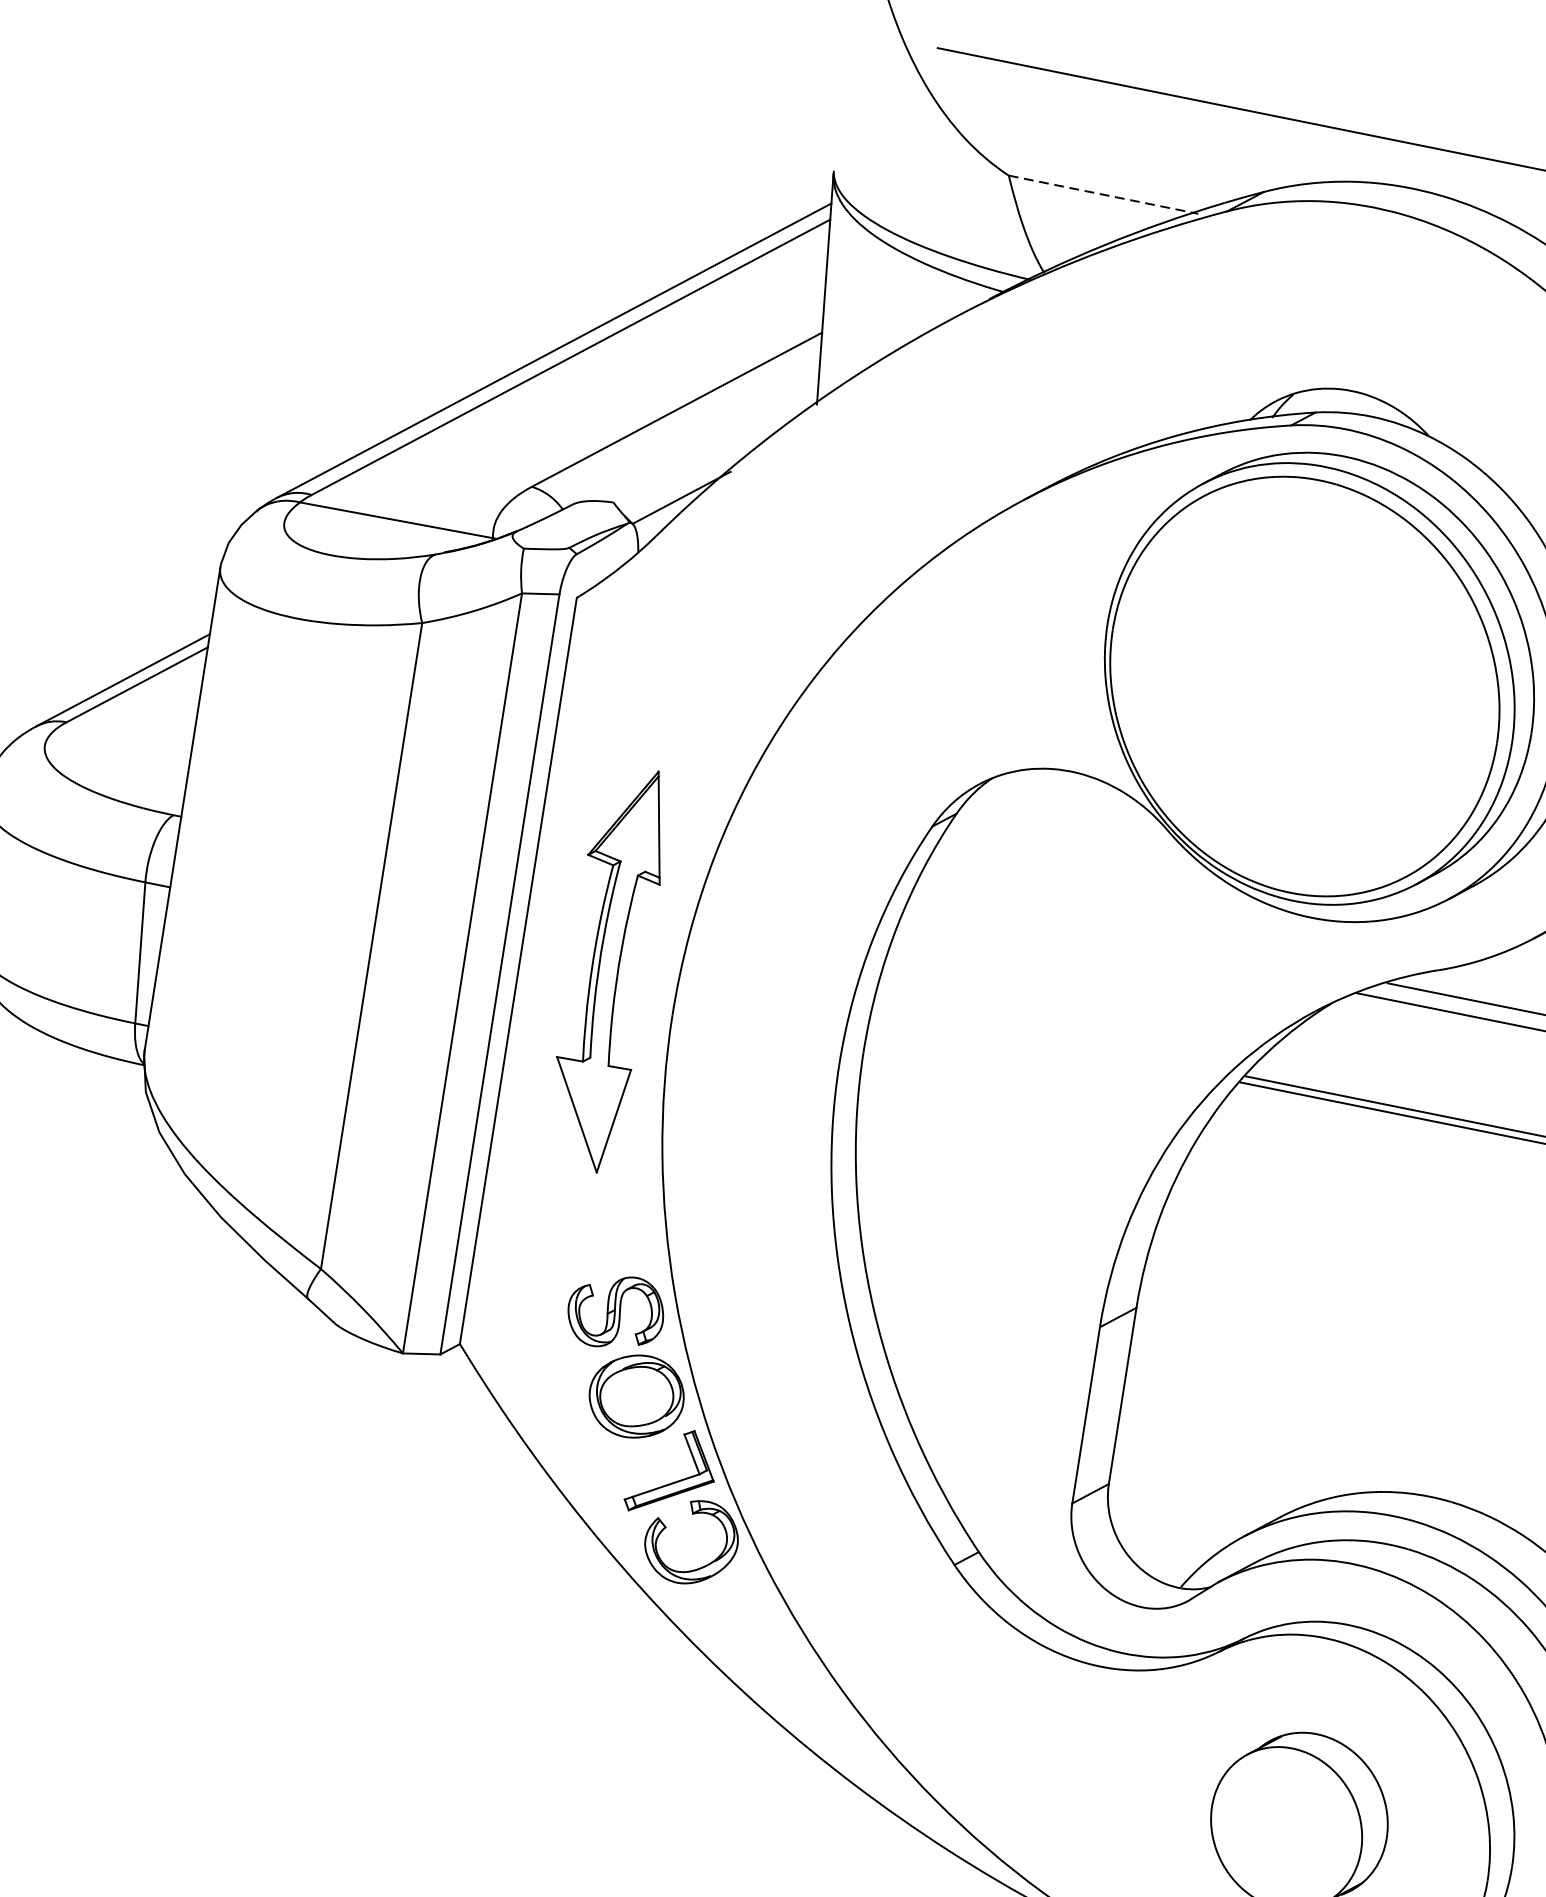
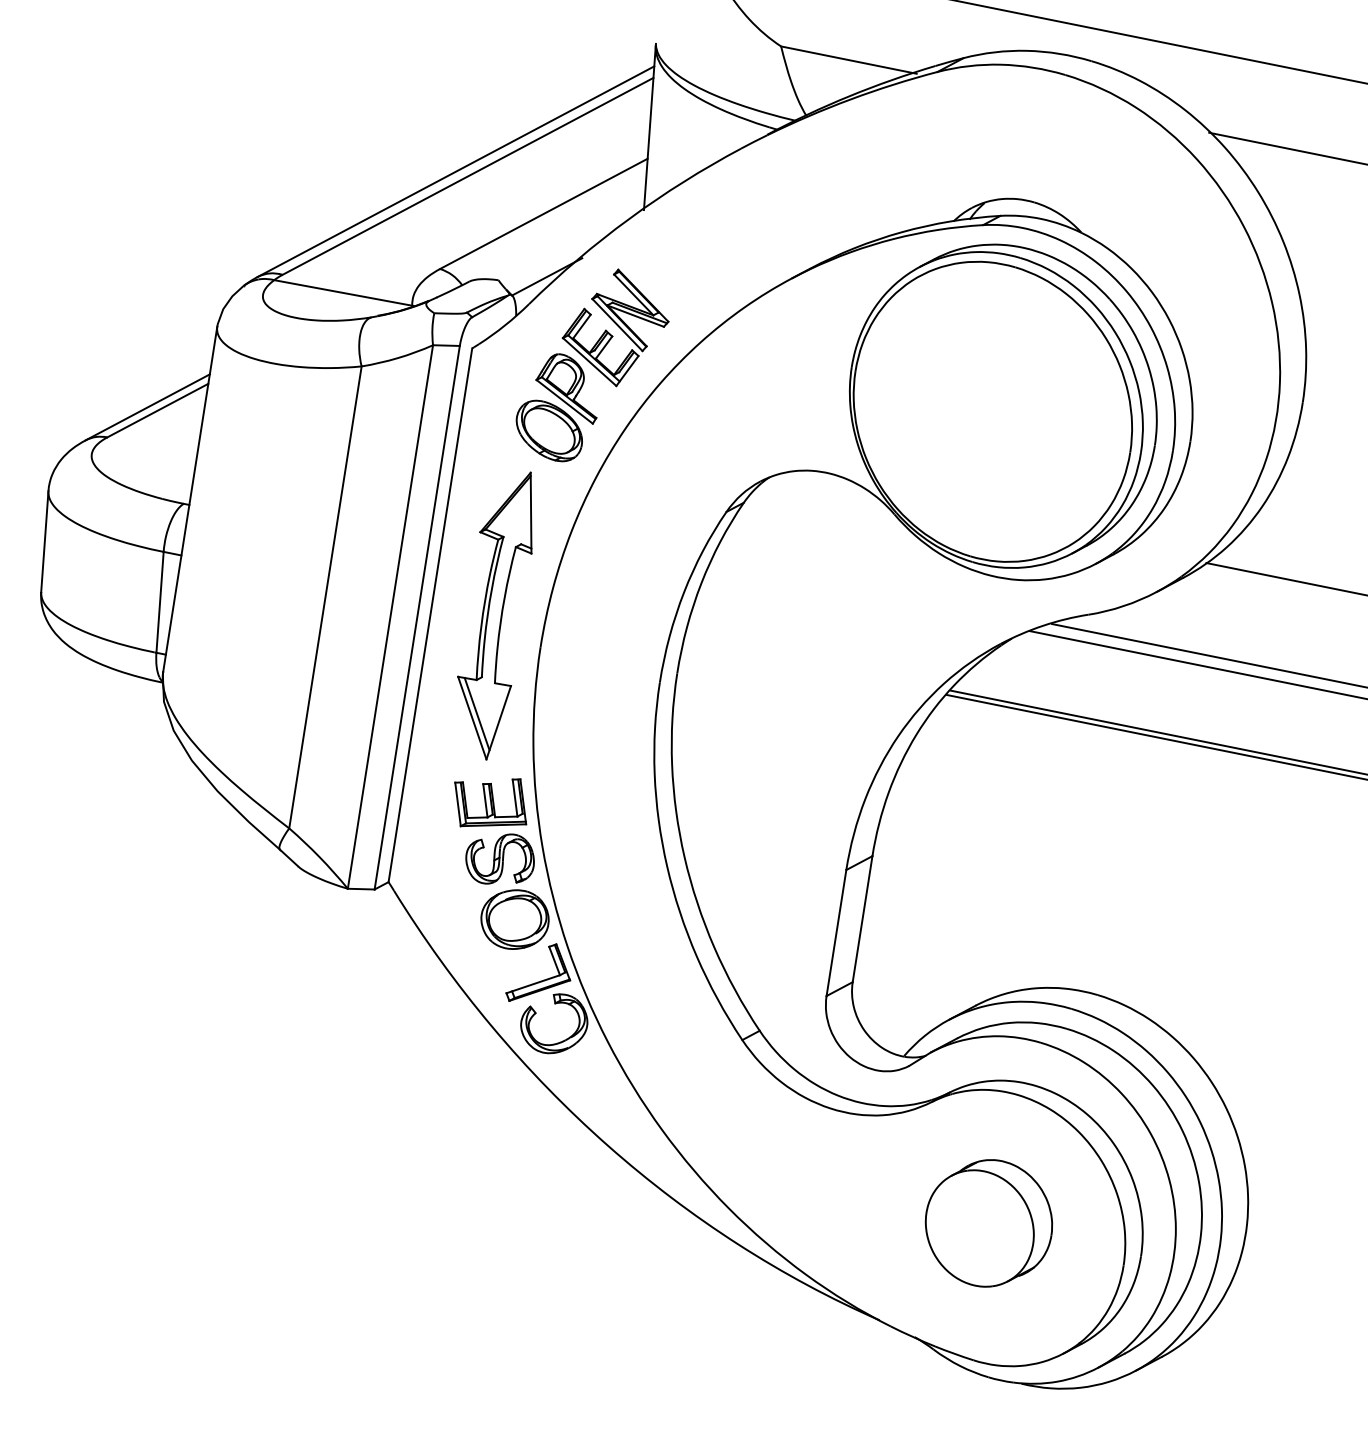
line: (1104, 195) -> (849, 60), dashed -> solid
part: (745, 621) -> (592, 365), added
line: (582, 1108) -> (476, 713), added
part: (602, 1232) -> (490, 802), added

